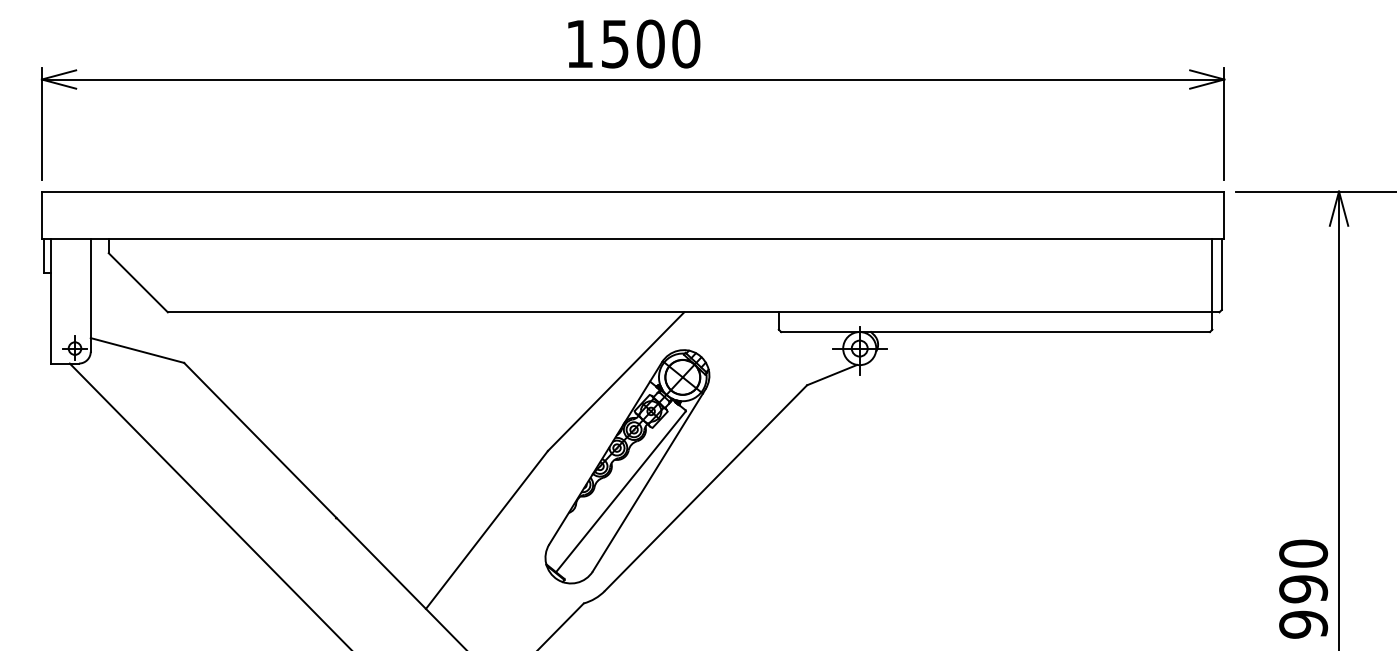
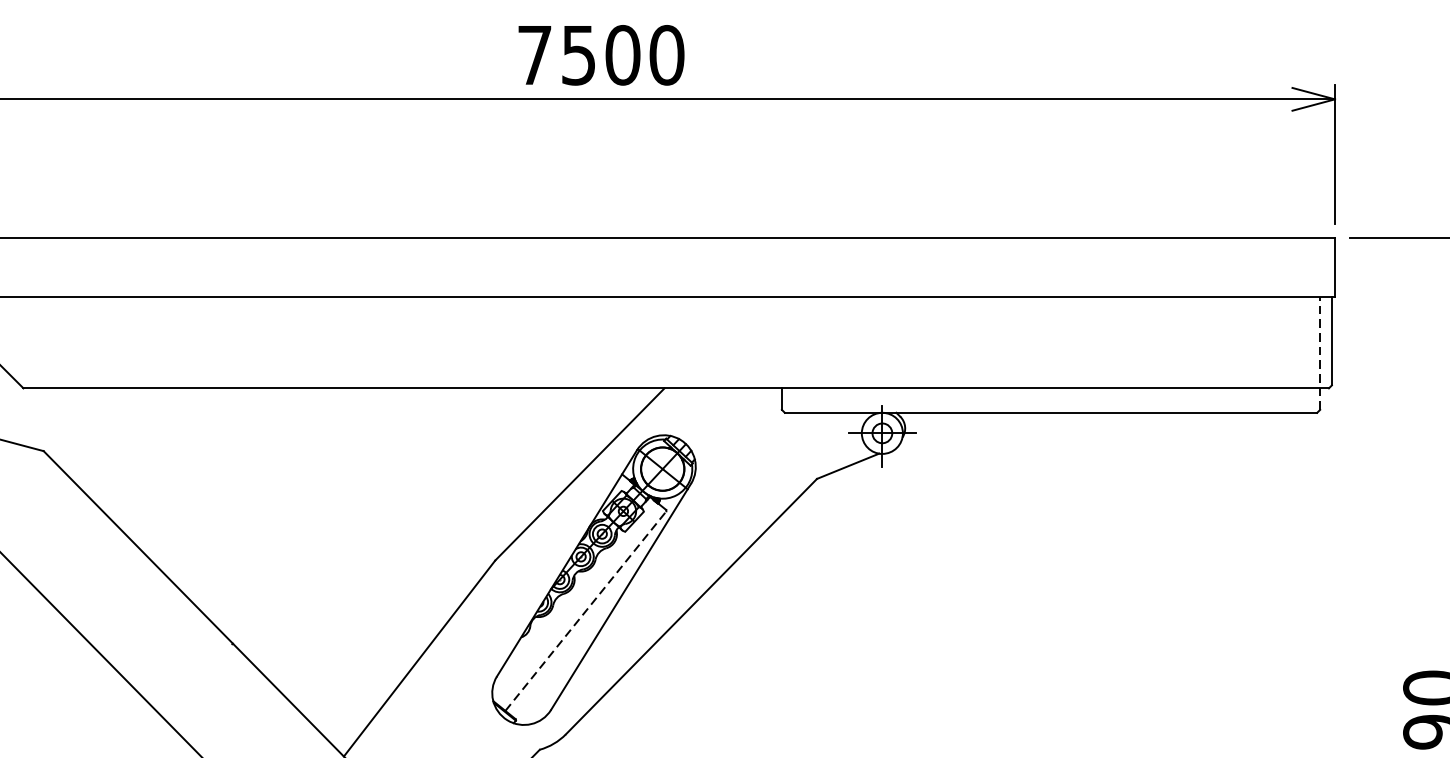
text: (579, 43) -> (534, 54), 1500 -> 7500
line: (1212, 283) -> (1320, 352), solid -> dashed
line: (621, 491) -> (586, 610), solid -> dashed

